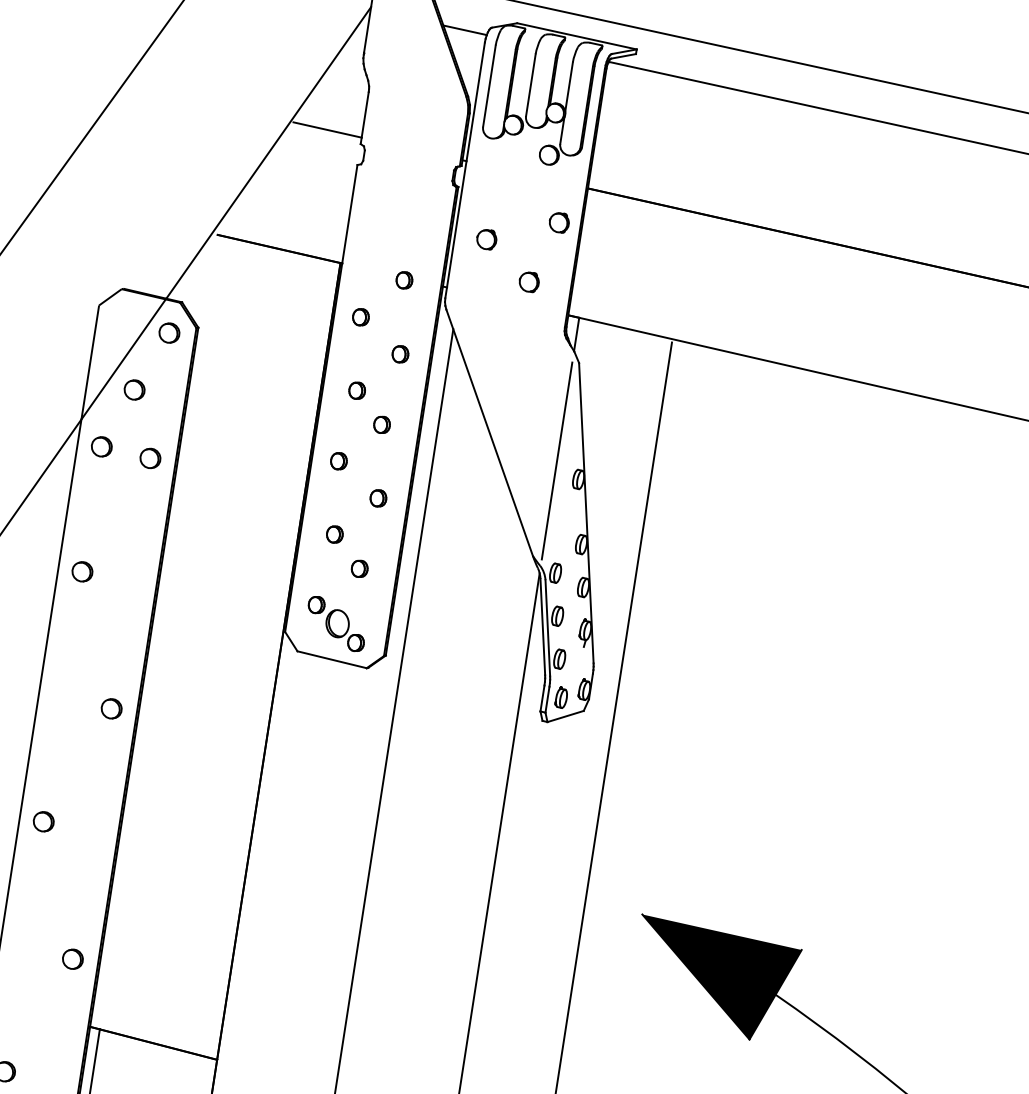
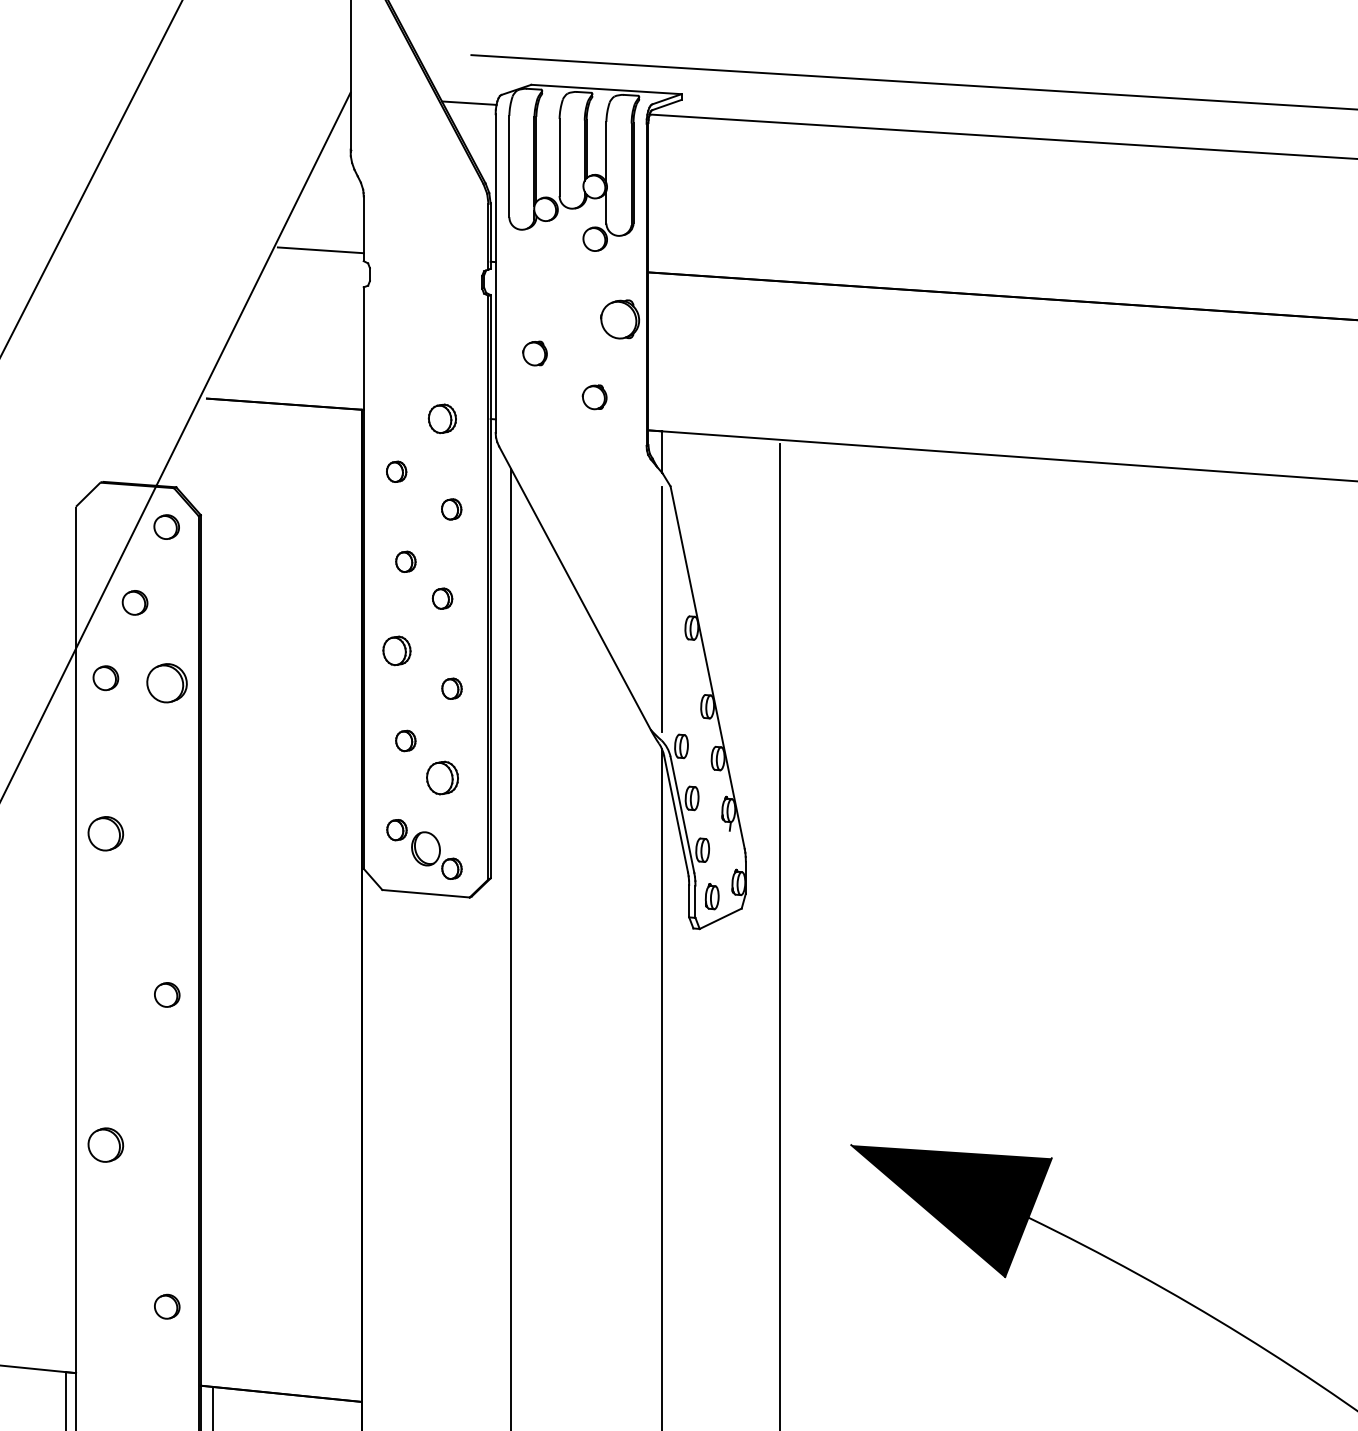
part: (558, 222) -> (619, 319), size x1.6
part: (404, 280) -> (442, 418), size x1.4
part: (150, 457) -> (167, 682), size x1.6
part: (338, 461) -> (396, 651), size x1.4
part: (359, 568) -> (442, 777), size x1.6
part: (82, 571) -> (105, 833), size x1.4
part: (43, 821) -> (105, 1144), size x1.4

